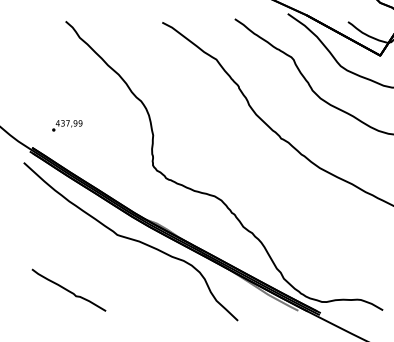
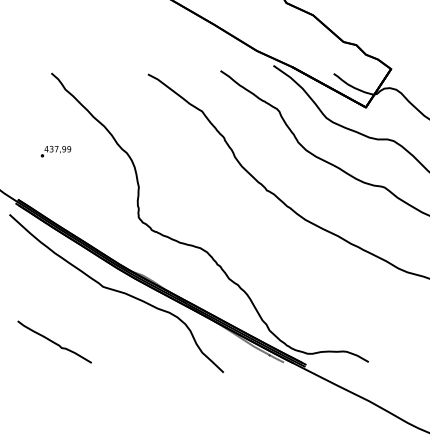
text: (66, 125) -> (55, 151), moved

